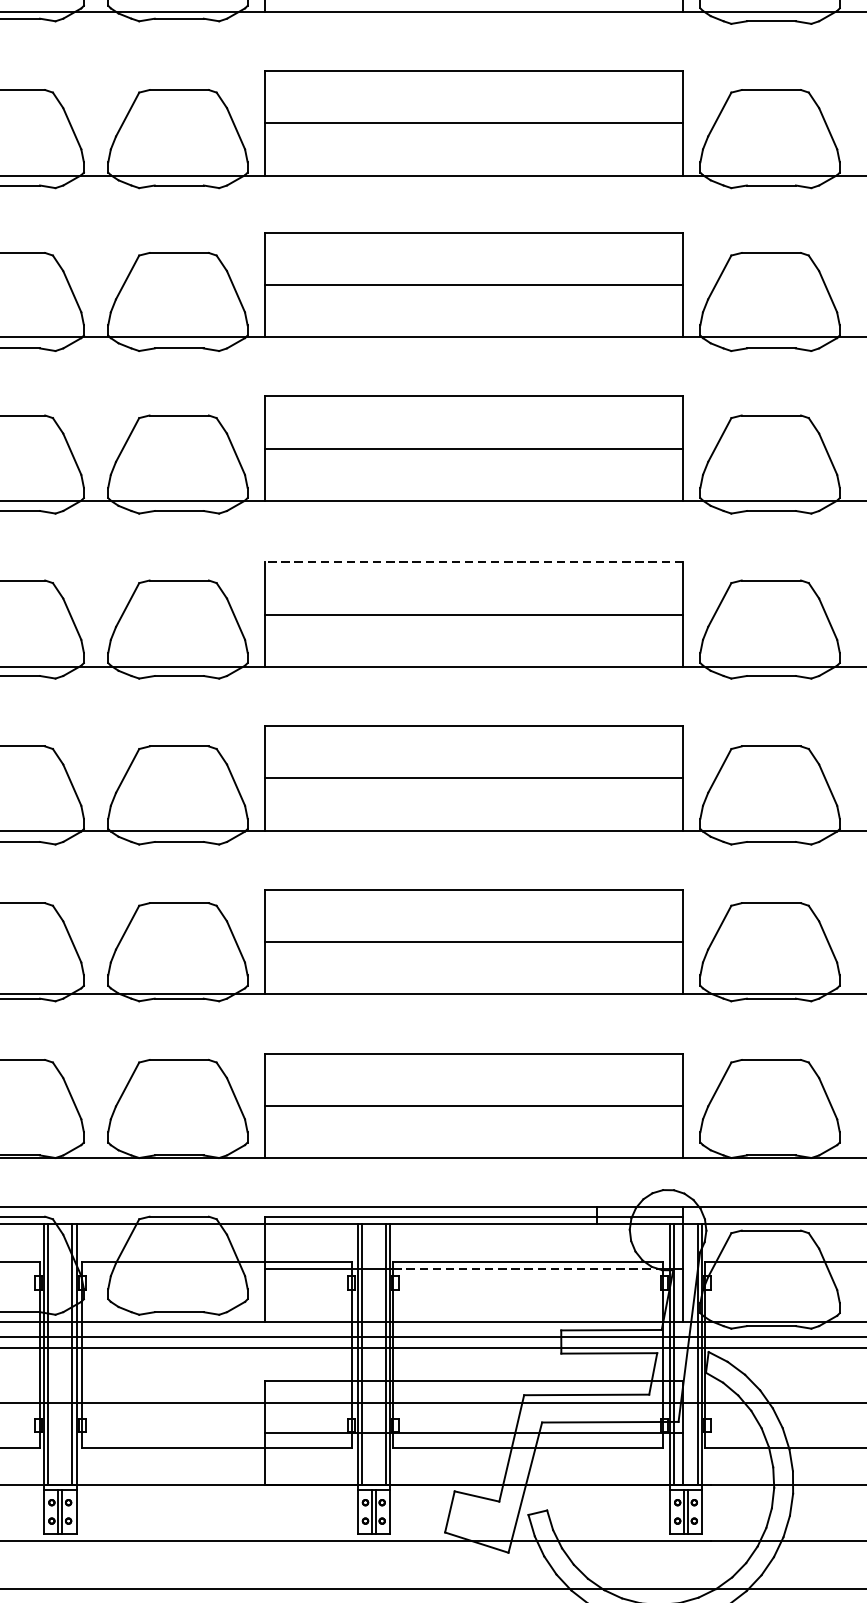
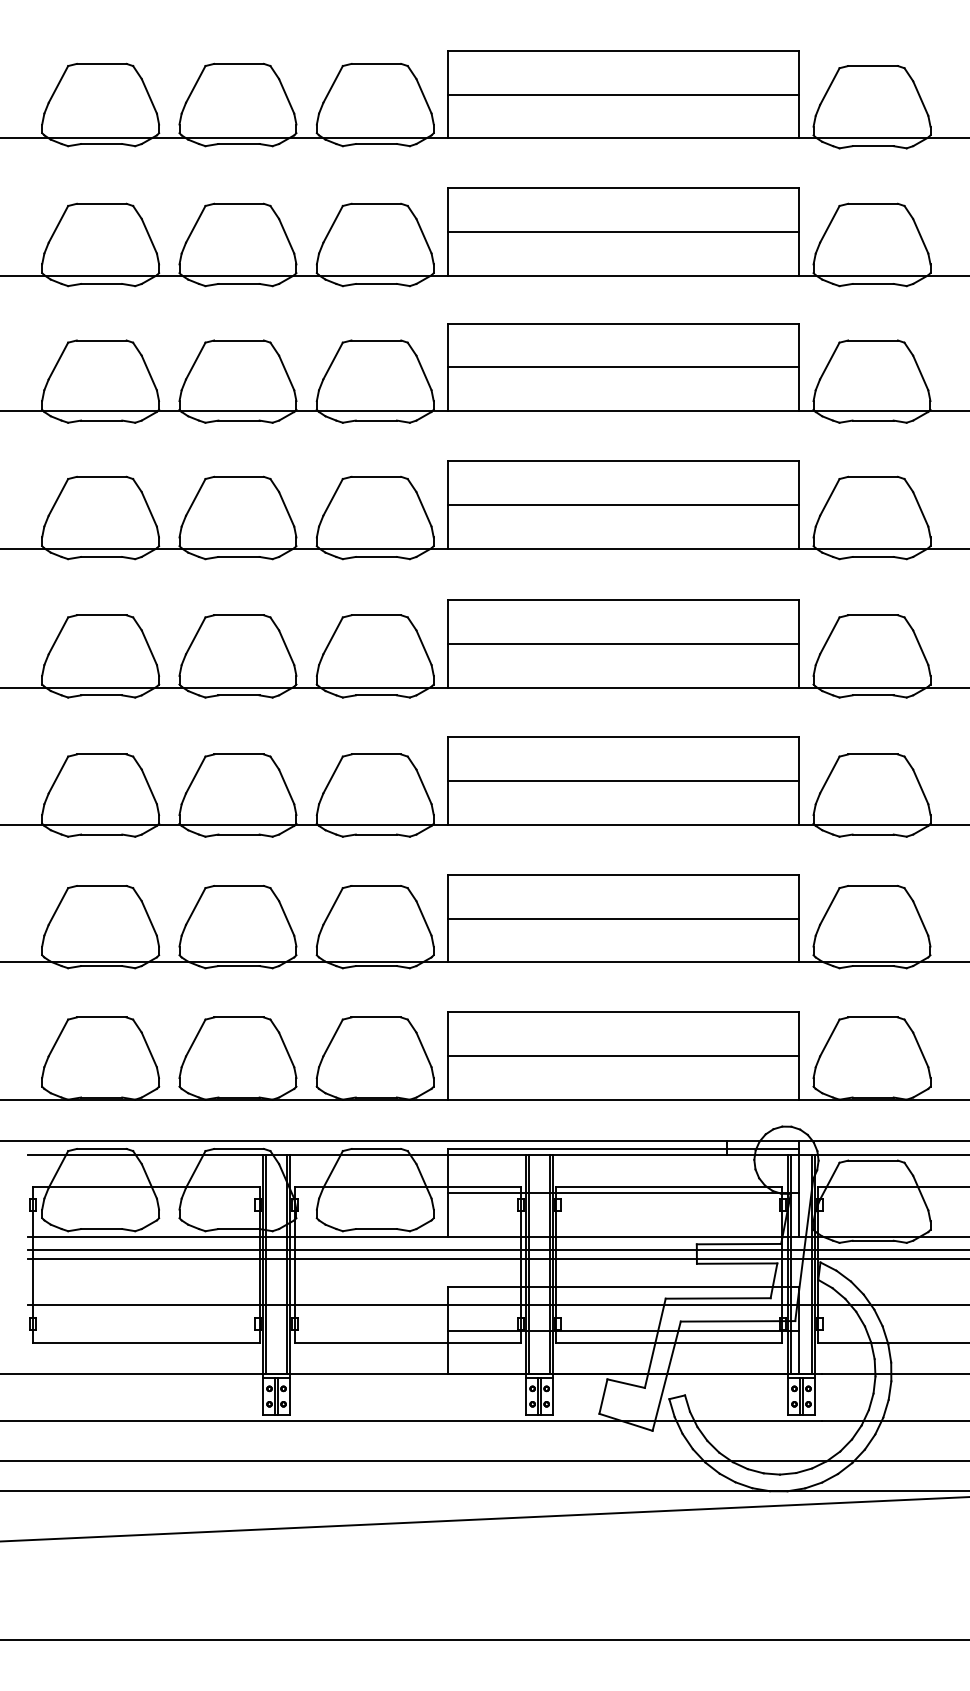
line: (473, 562) -> (623, 600), dashed -> solid
line: (528, 1269) -> (669, 1193), dashed -> solid

